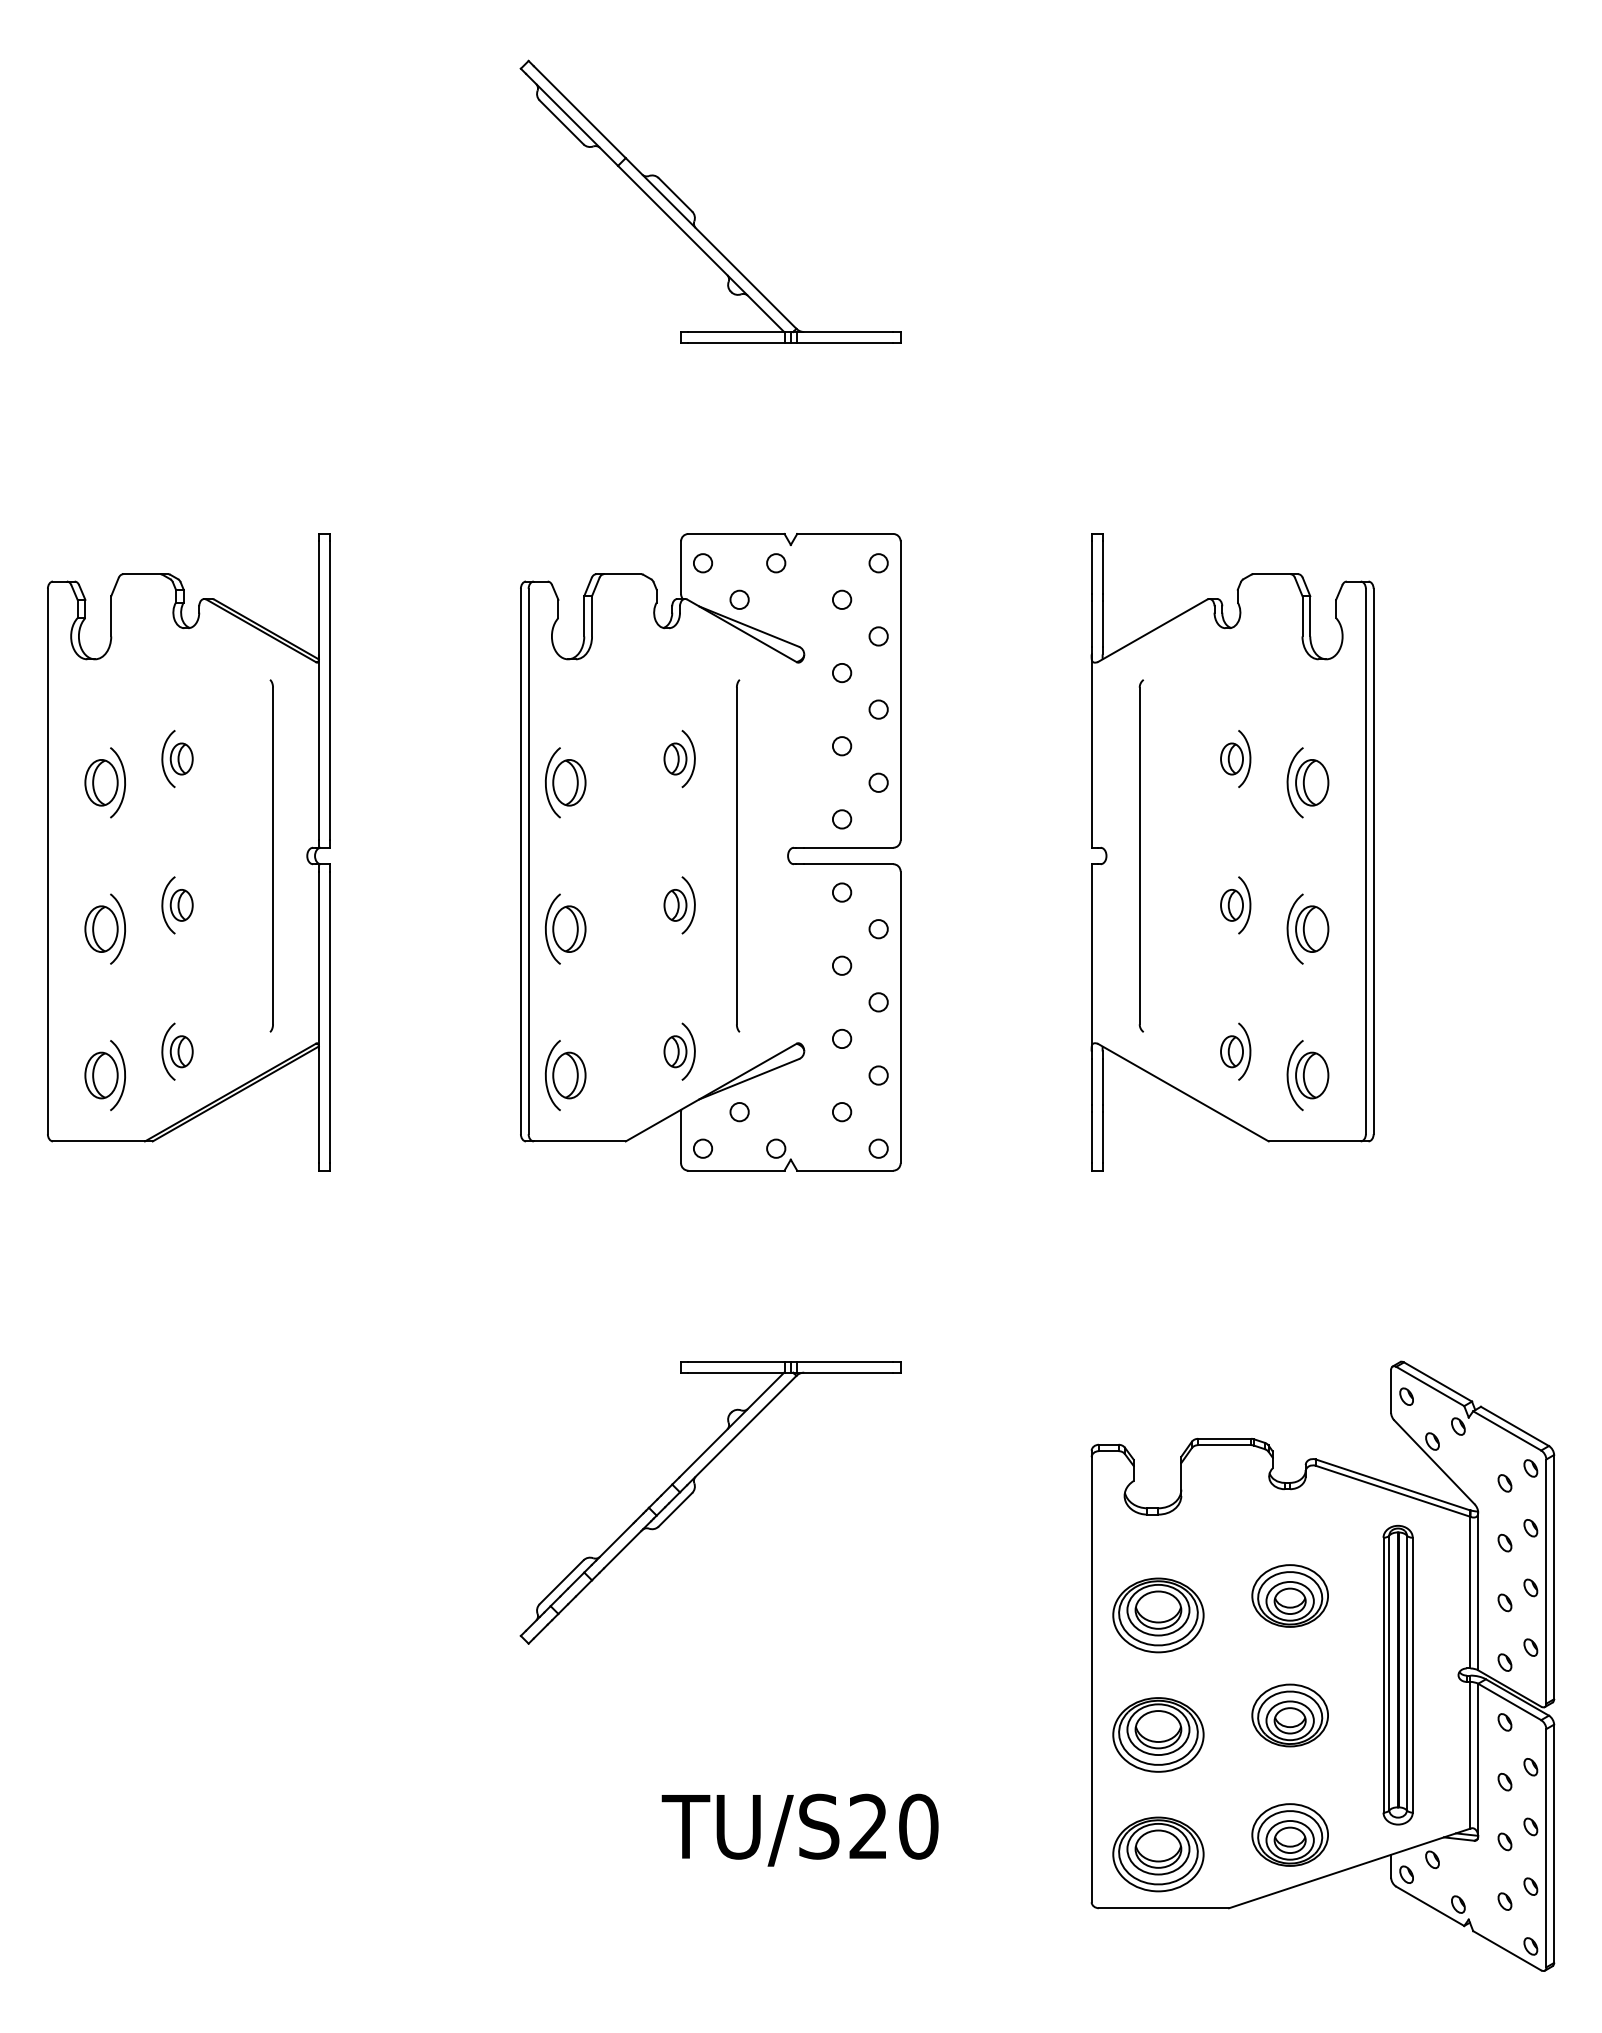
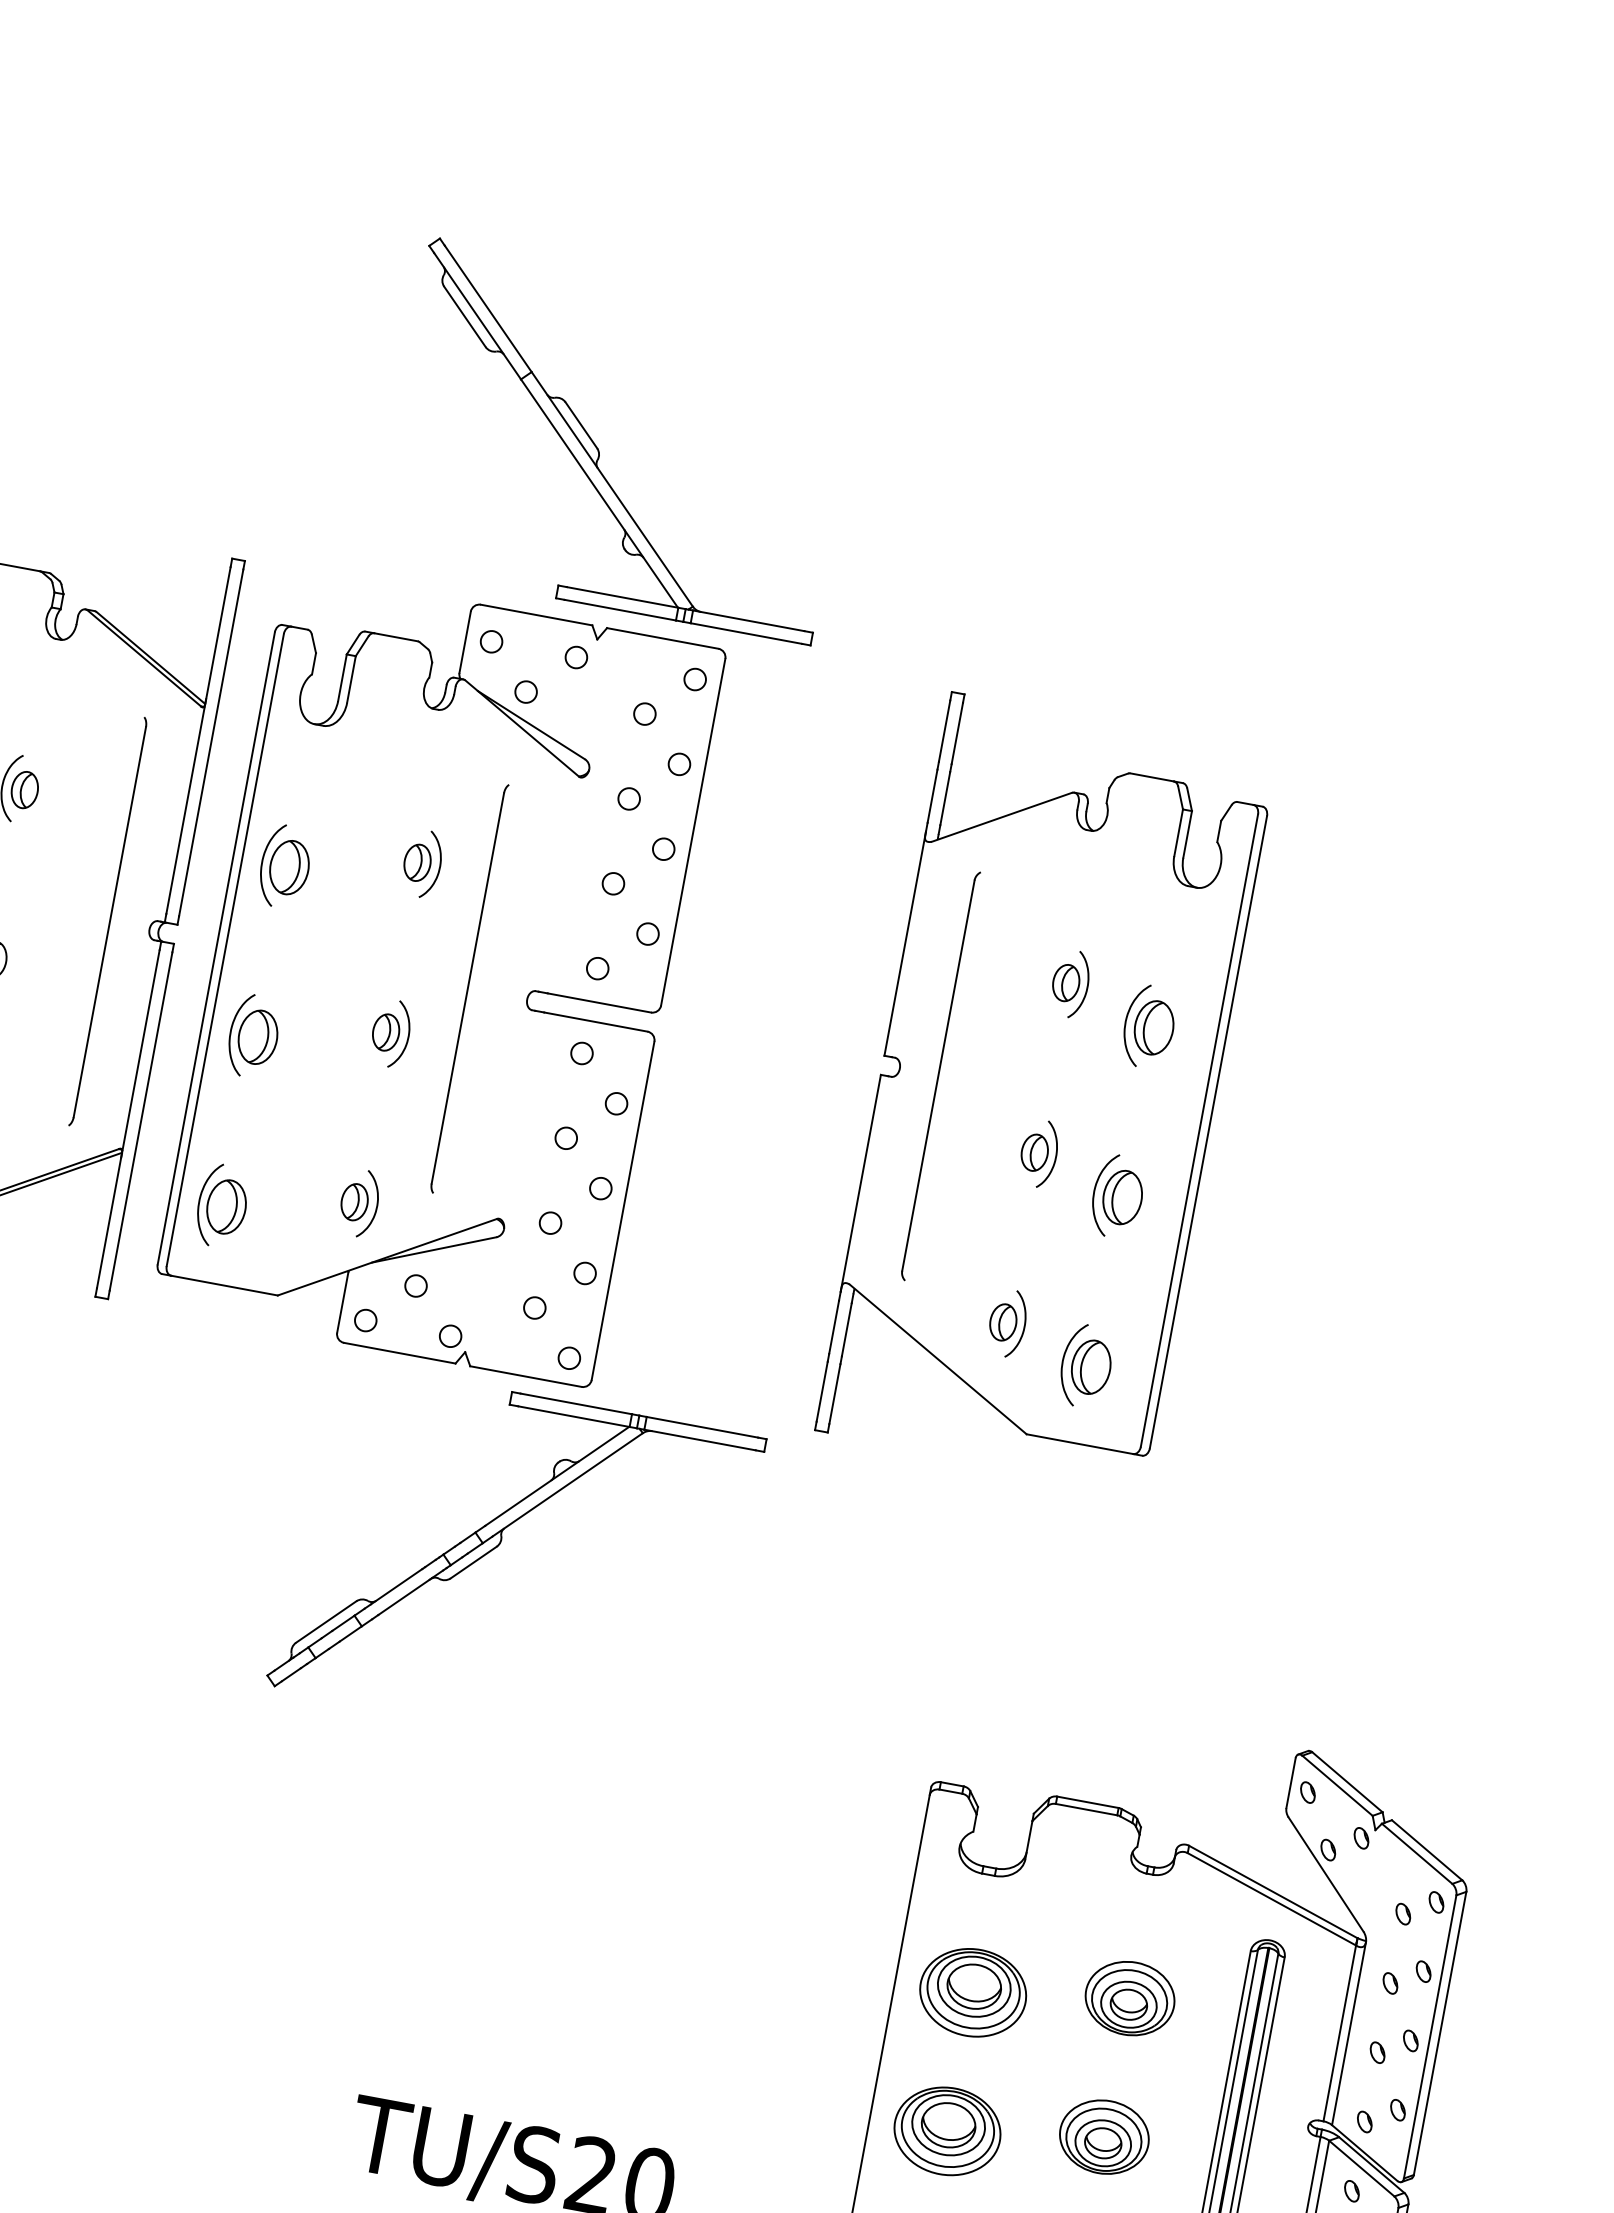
part: (694, 212) -> (599, 449), moved
part: (710, 852) -> (438, 978), moved
part: (1232, 852) -> (1046, 1091), moved
part: (693, 1493) -> (498, 1547), moved

